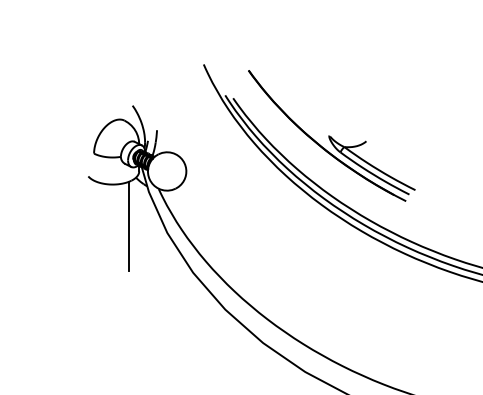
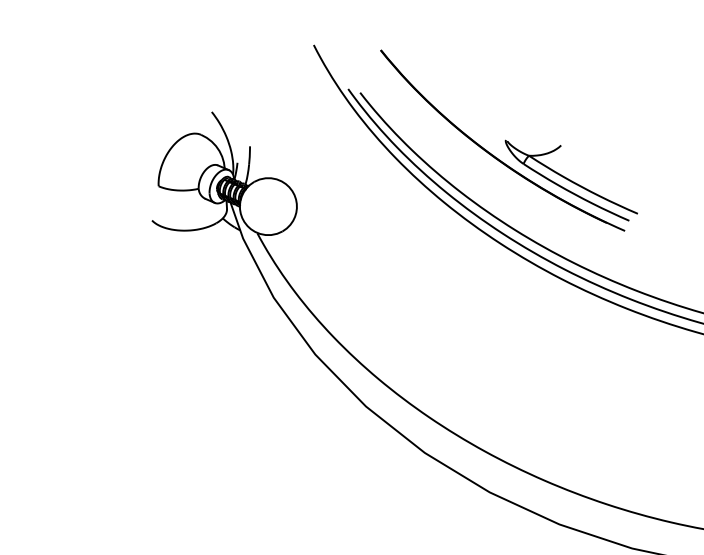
line: (128, 226) -> (215, 291), removed

